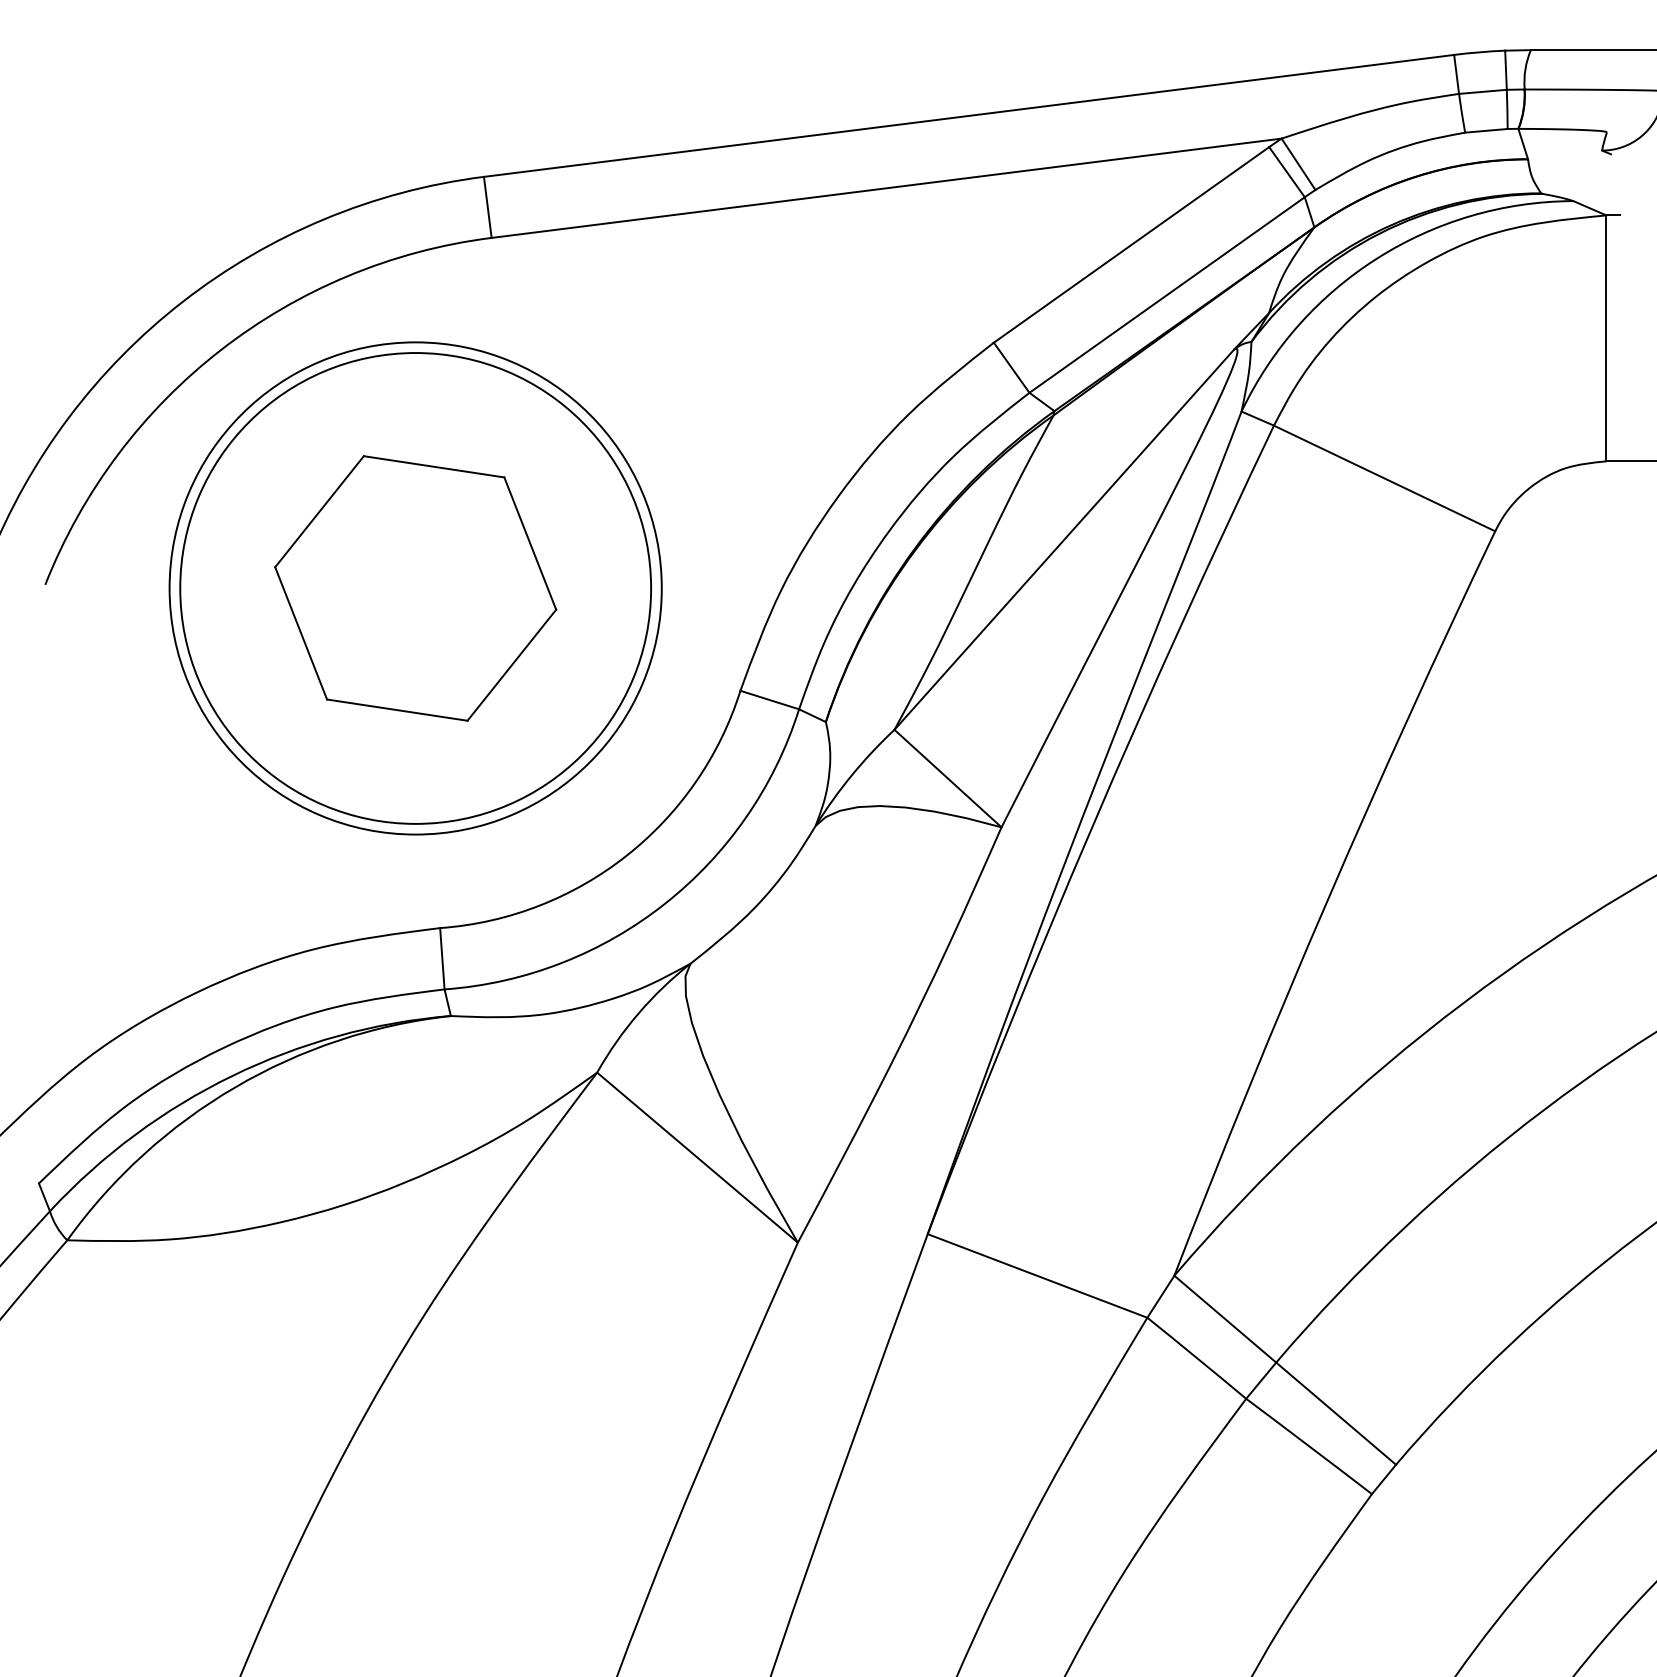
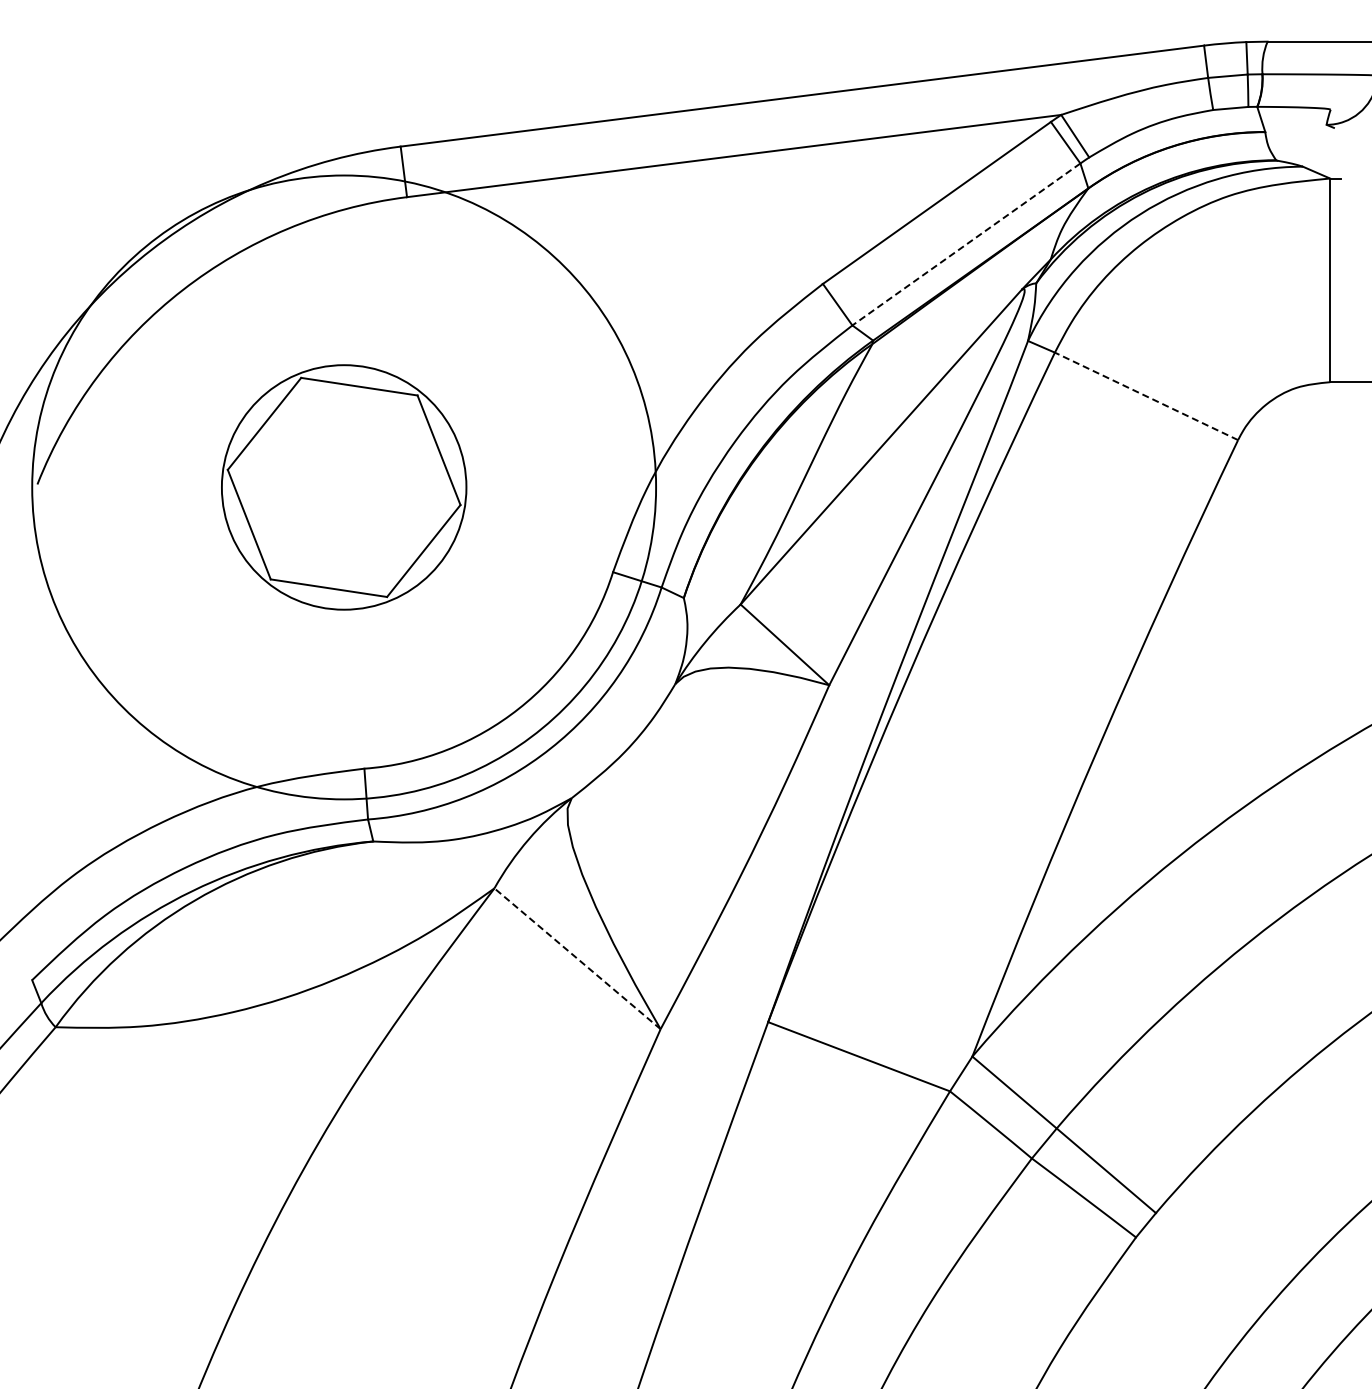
line: (1167, 295) -> (966, 244), solid -> dashed
line: (1384, 478) -> (1146, 396), solid -> dashed
circle: (414, 588) -> (343, 487), size x0.6
circle: (416, 588) -> (344, 487), size x1.6
line: (697, 1157) -> (577, 958), solid -> dashed

